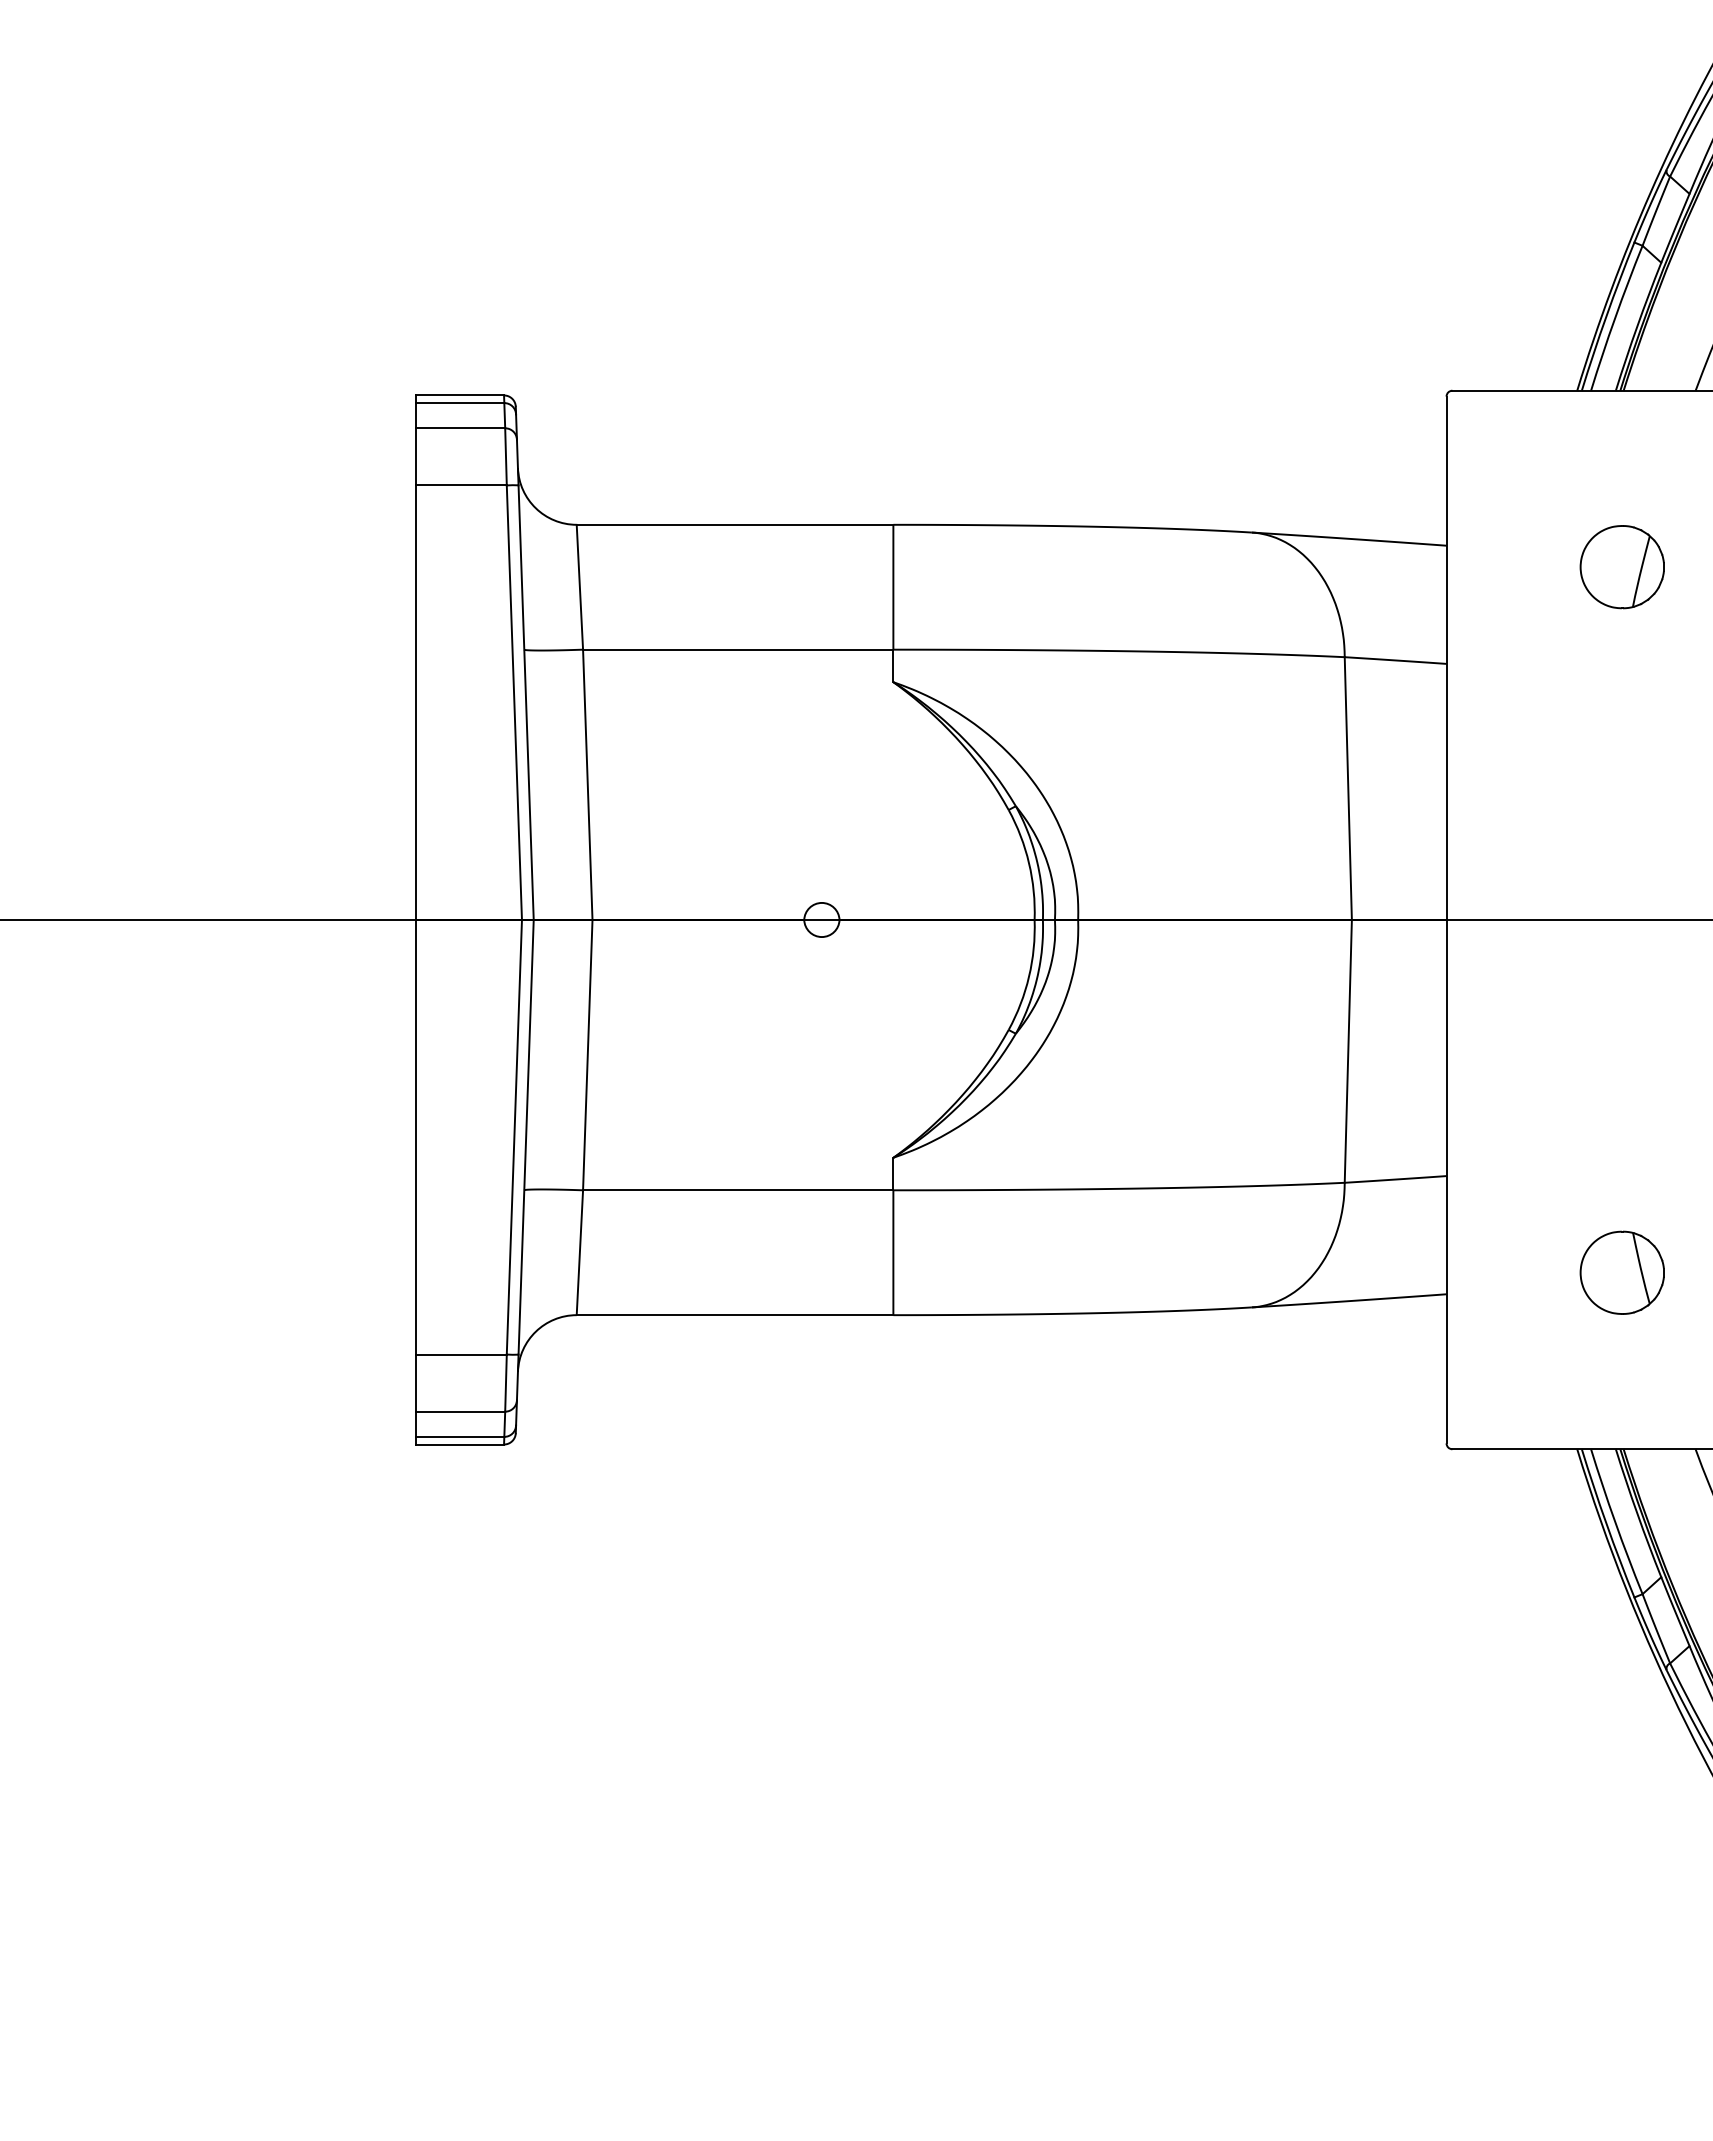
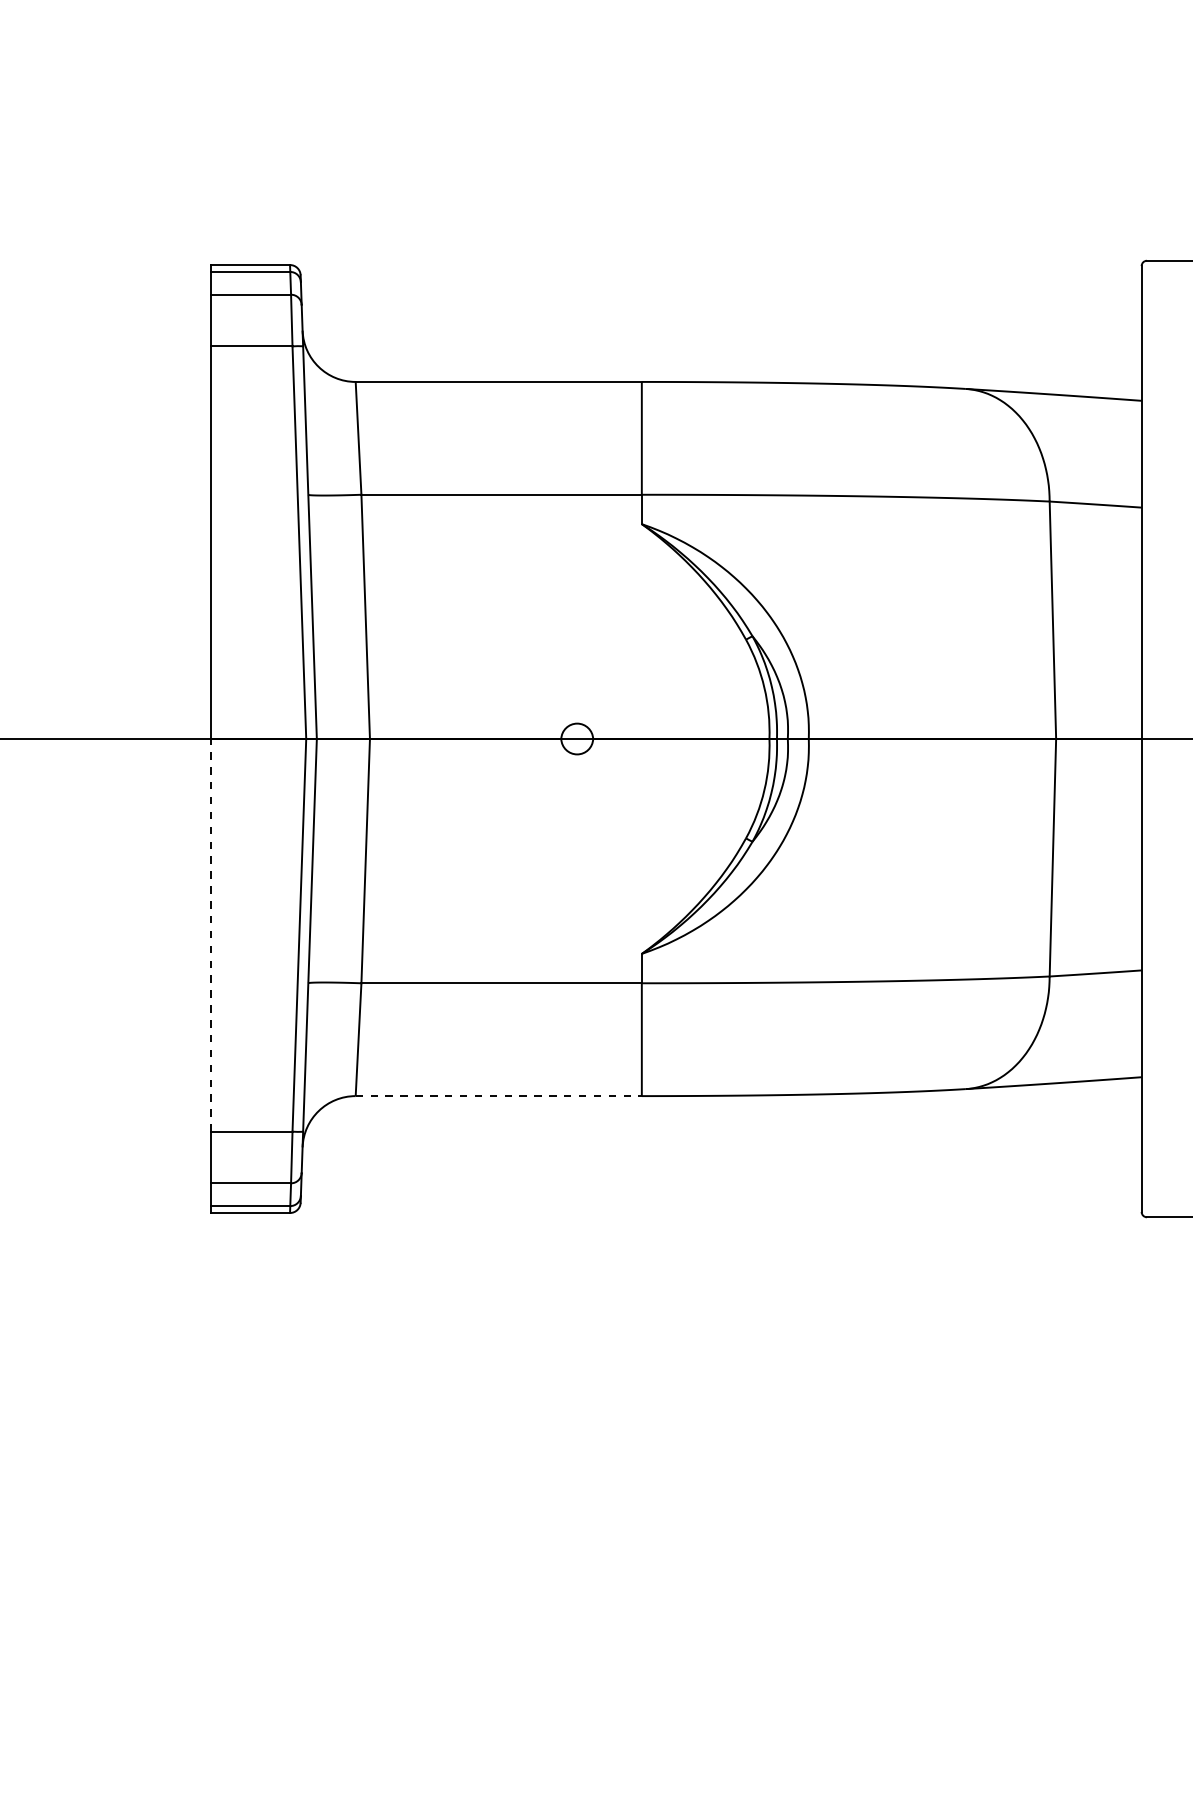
line: (416, 1136) -> (210, 934), solid -> dashed
line: (735, 1315) -> (499, 1096), solid -> dashed

